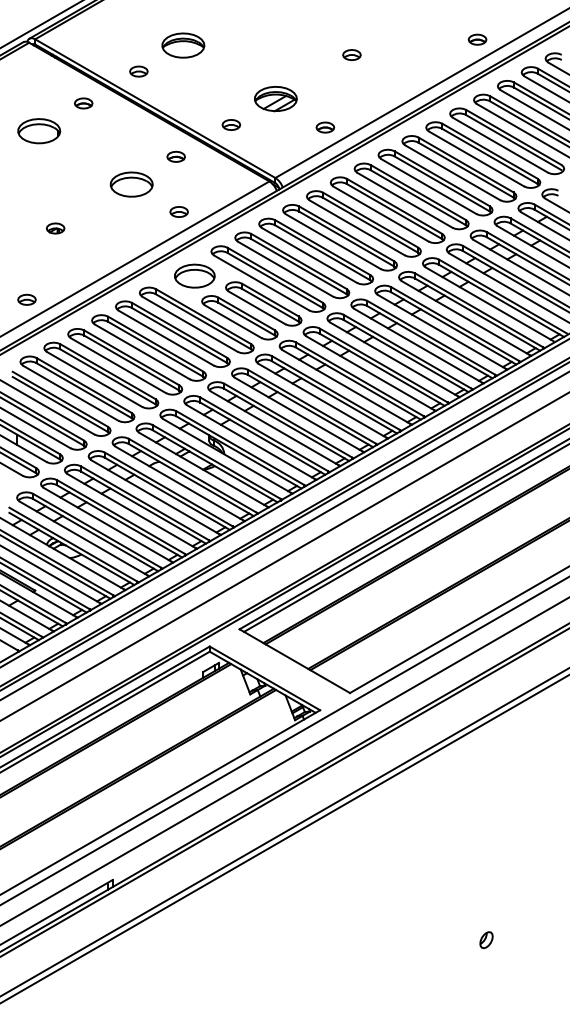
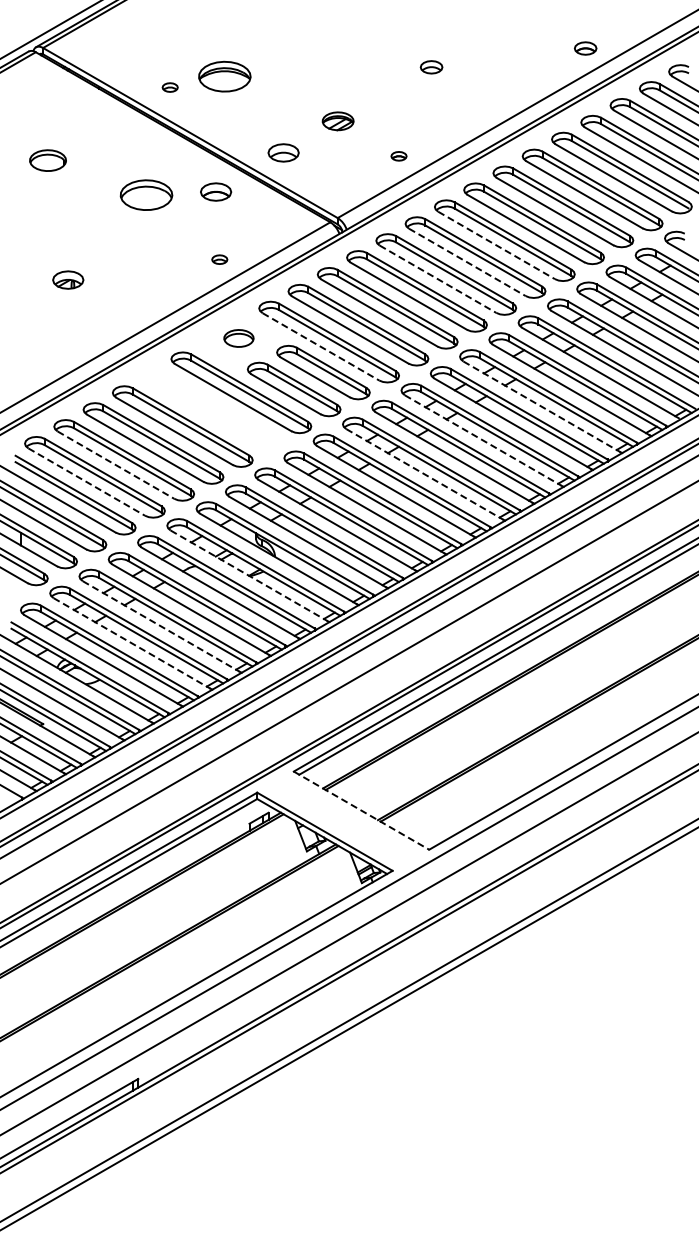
part: (183, 45) -> (224, 76), moved
part: (138, 71) -> (169, 87), size x0.7
part: (275, 99) -> (337, 121), size x0.6
part: (83, 103) -> (102, 126), removed
part: (231, 125) -> (283, 153), size x1.4
part: (324, 127) -> (398, 156), size x0.7
part: (38, 131) -> (47, 160), size x0.7
part: (175, 157) -> (215, 192), size x1.4
part: (131, 184) -> (146, 194), moved
line: (405, 200) -> (497, 245), solid -> dashed
part: (178, 211) -> (219, 259), size x0.7
line: (381, 214) -> (467, 262), solid -> dashed
part: (55, 228) -> (67, 279), size x1.4
line: (357, 228) -> (438, 279), solid -> dashed
part: (194, 276) -> (238, 338), size x0.6
line: (262, 283) -> (321, 347), solid -> dashed
part: (26, 299) -> (32, 367), removed
line: (441, 331) -> (541, 406), solid -> dashed
part: (172, 334) -> (211, 409), removed
line: (394, 359) -> (483, 440), solid -> dashed
line: (95, 379) -> (116, 465), solid -> dashed
line: (346, 387) -> (424, 474), solid -> dashed
line: (71, 393) -> (87, 482), solid -> dashed
line: (203, 469) -> (249, 575), solid -> dashed
line: (131, 511) -> (161, 626), solid -> dashed
line: (108, 524) -> (132, 643), solid -> dashed
line: (294, 661) -> (361, 810), solid -> dashed
part: (486, 939) -> (596, 1152), removed

